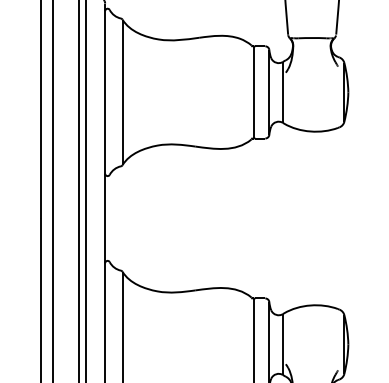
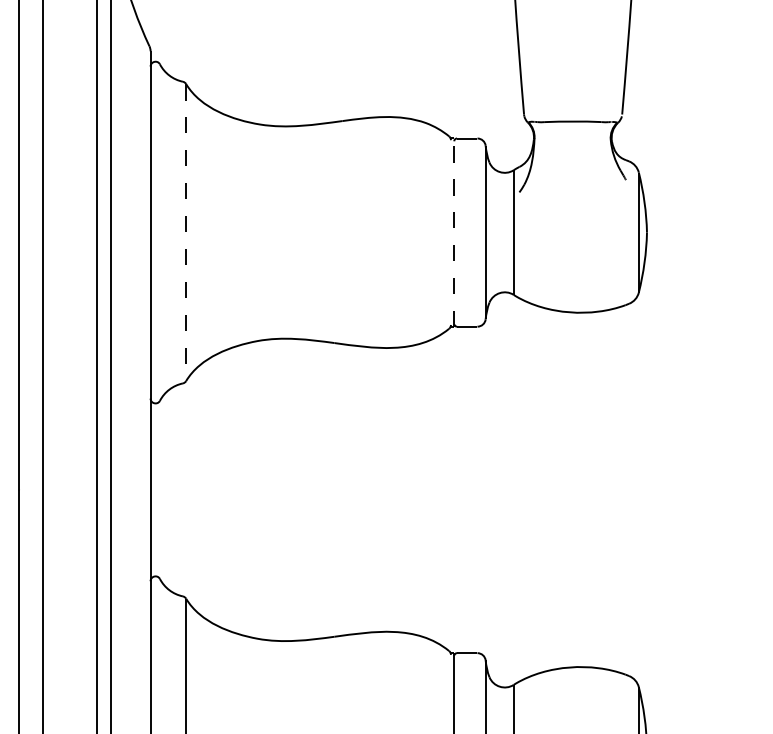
line: (253, 91) -> (453, 230), solid -> dashed
line: (122, 92) -> (185, 232), solid -> dashed

